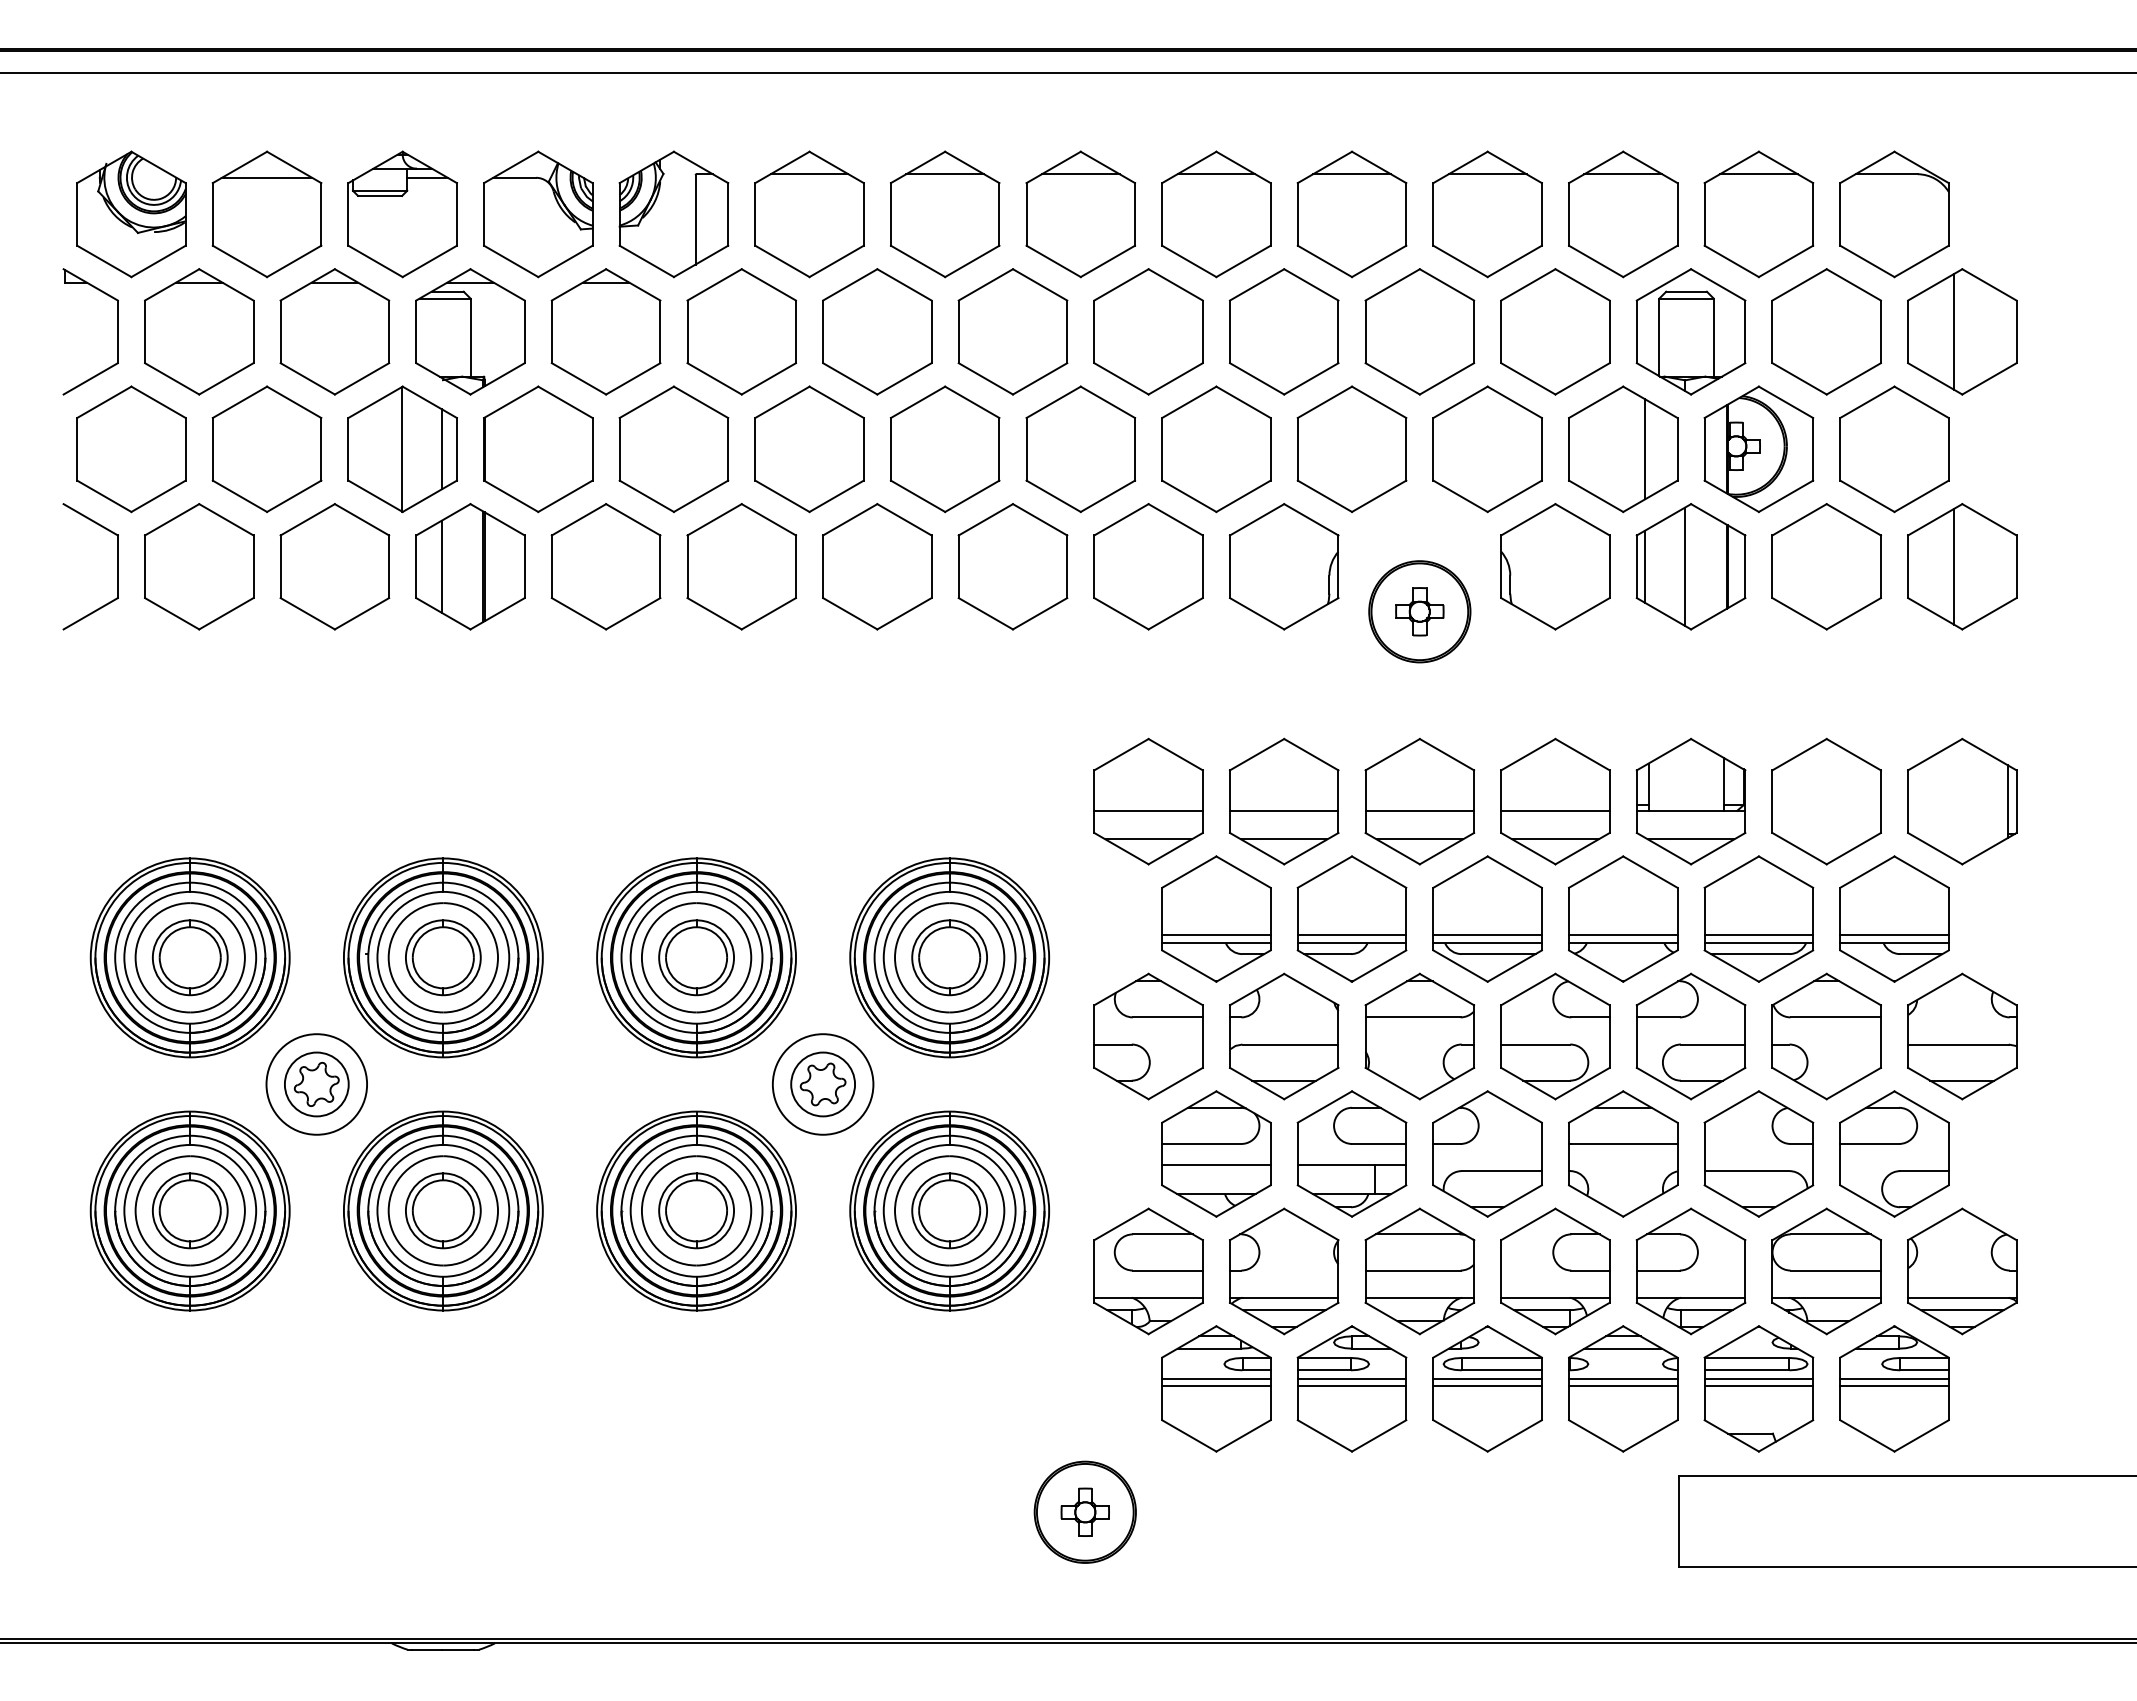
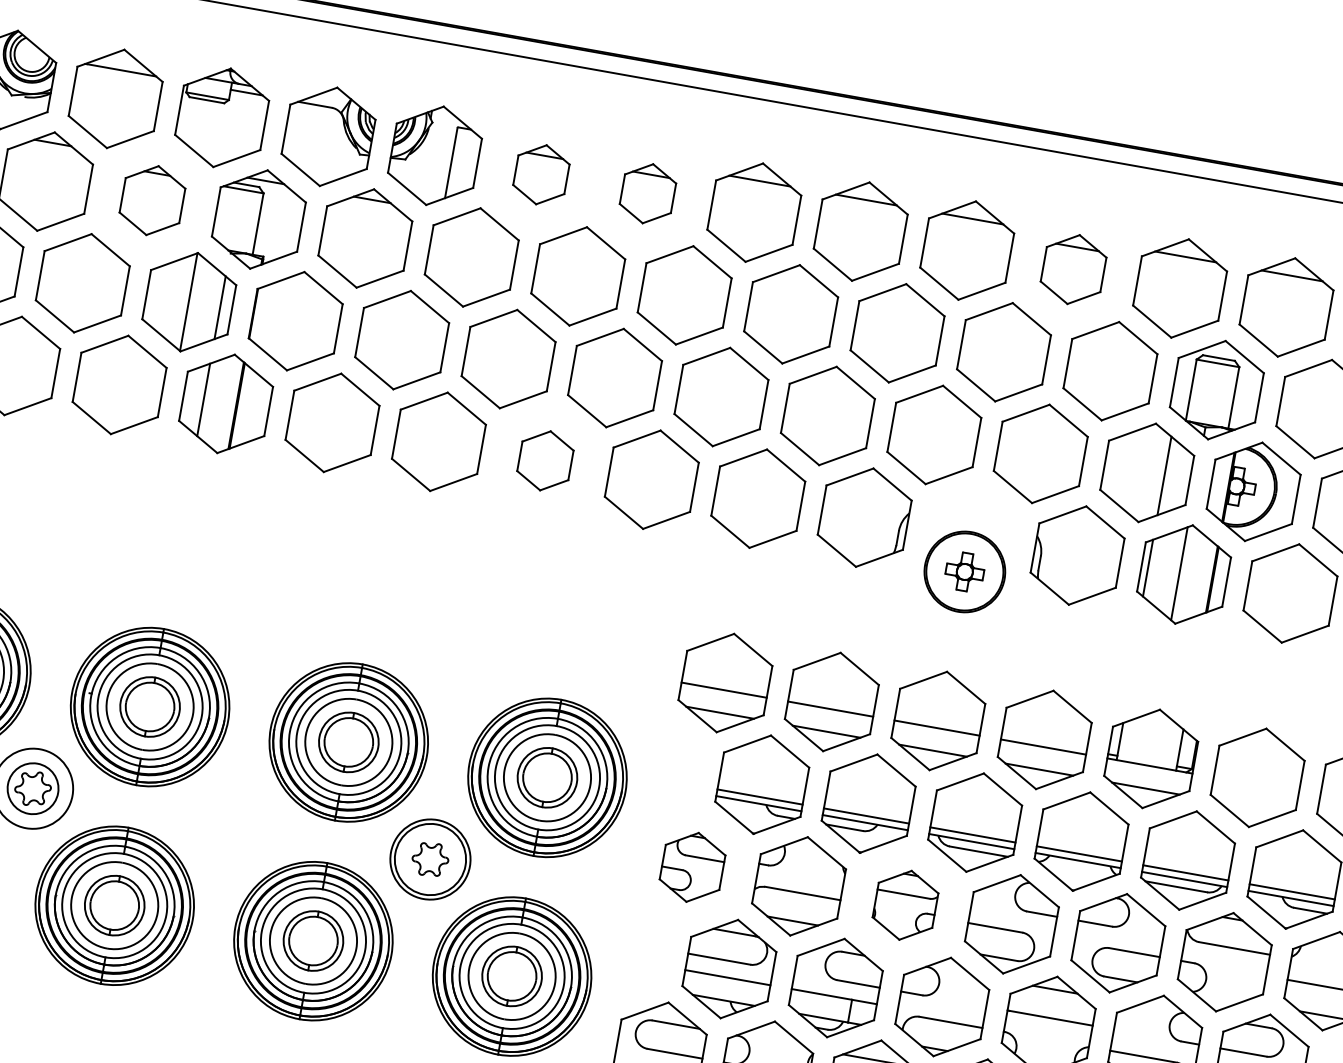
part: (809, 214) -> (541, 174), size x0.6
part: (945, 214) -> (648, 193), size x0.6
part: (1487, 214) -> (1073, 269), size x0.7
part: (334, 331) -> (152, 200), size x0.7
part: (877, 566) -> (545, 460), size x0.6
part: (1148, 1036) -> (692, 867), size x0.7
part: (1419, 1036) -> (905, 905), size x0.7
circle: (823, 1084) -> (430, 859), size x1.4

